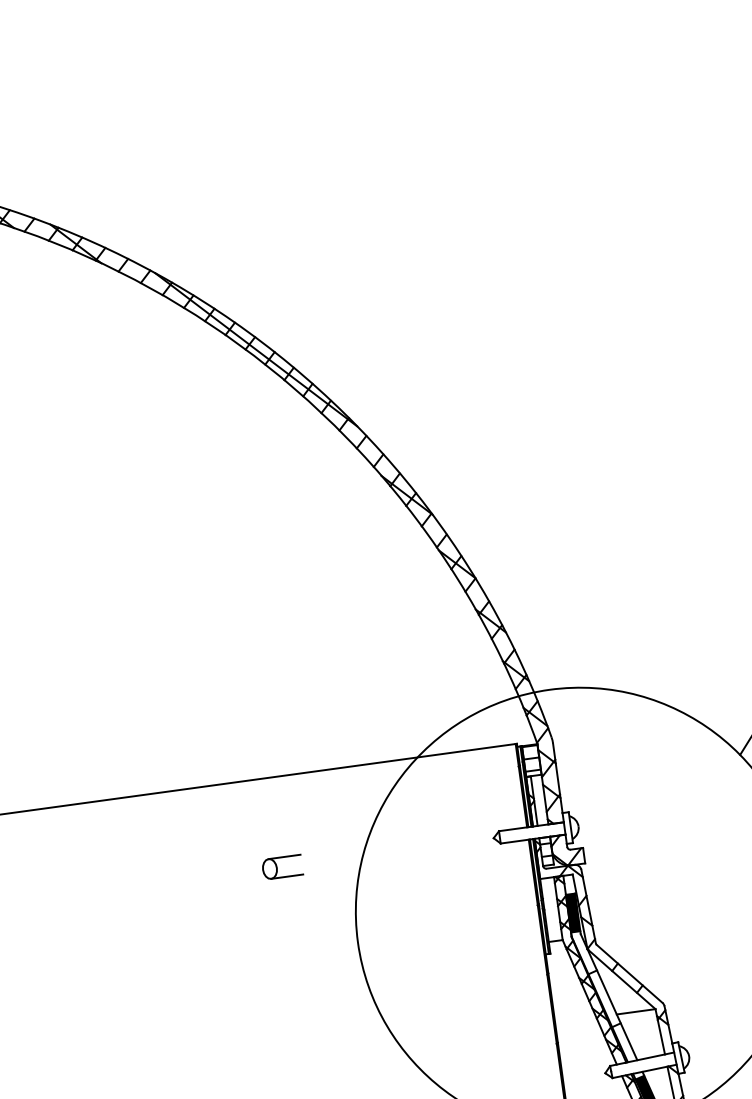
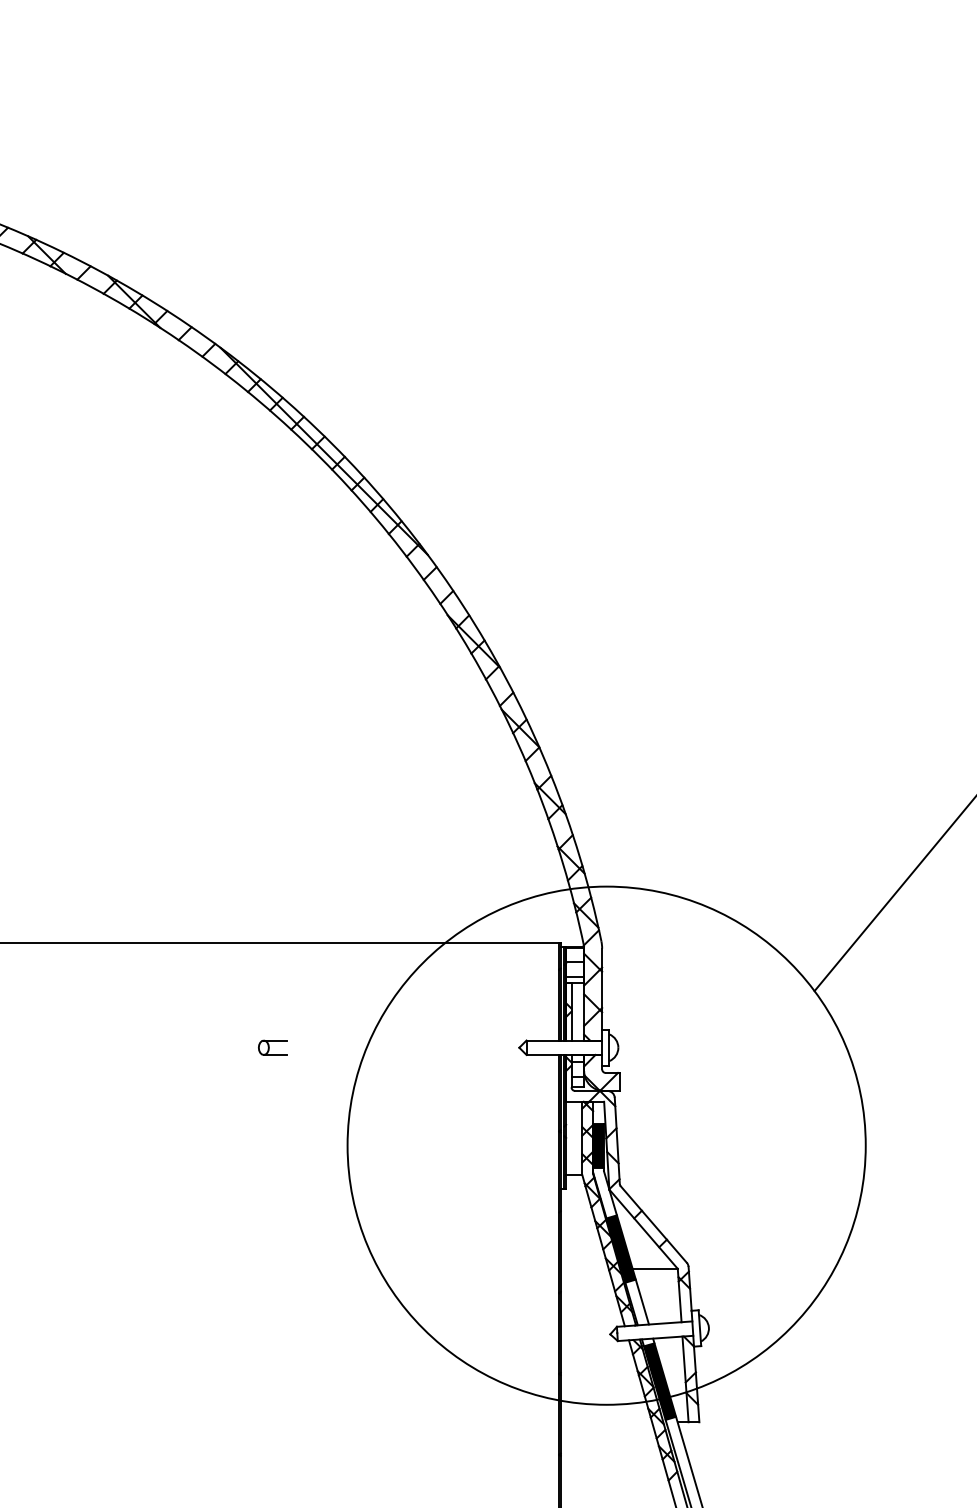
part: (282, 866) -> (272, 1047), size x0.62
fill: (603, 998) -> (620, 1248), added

